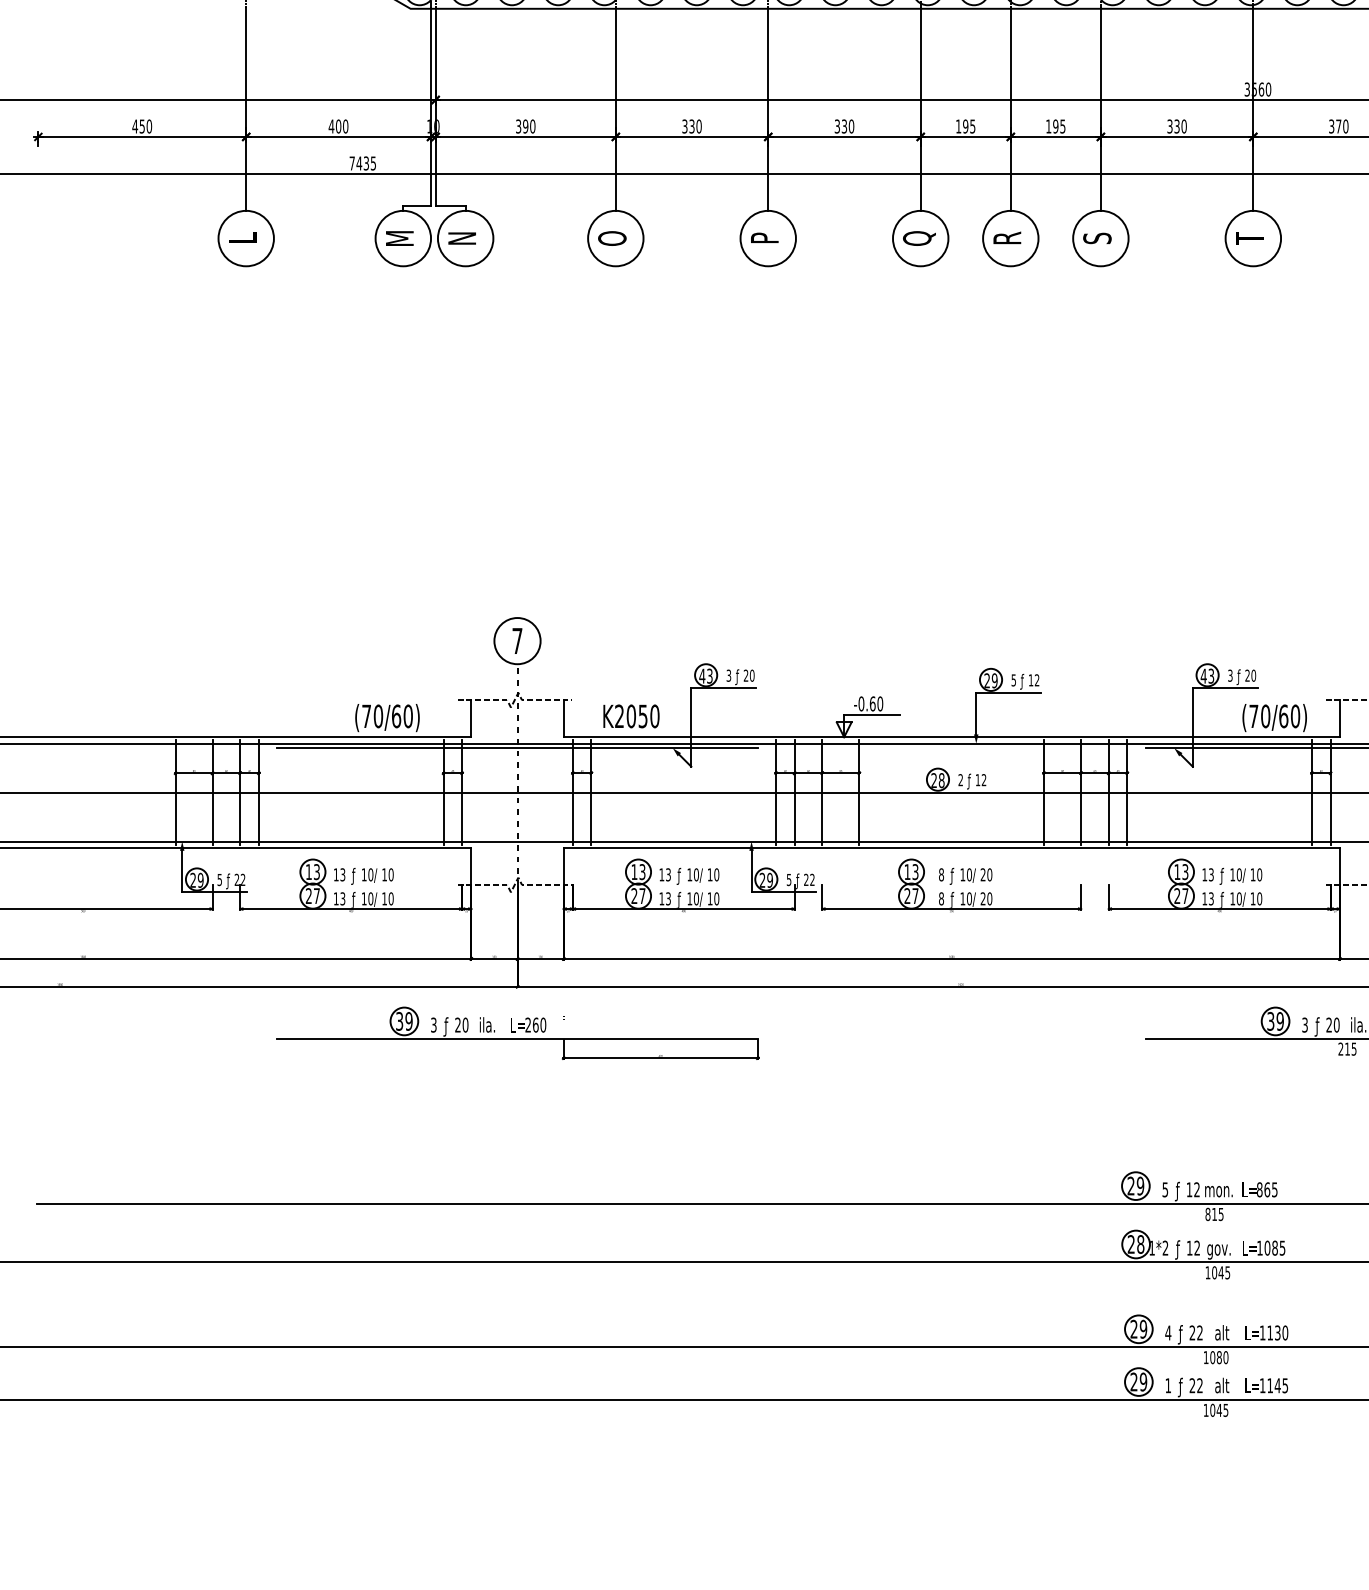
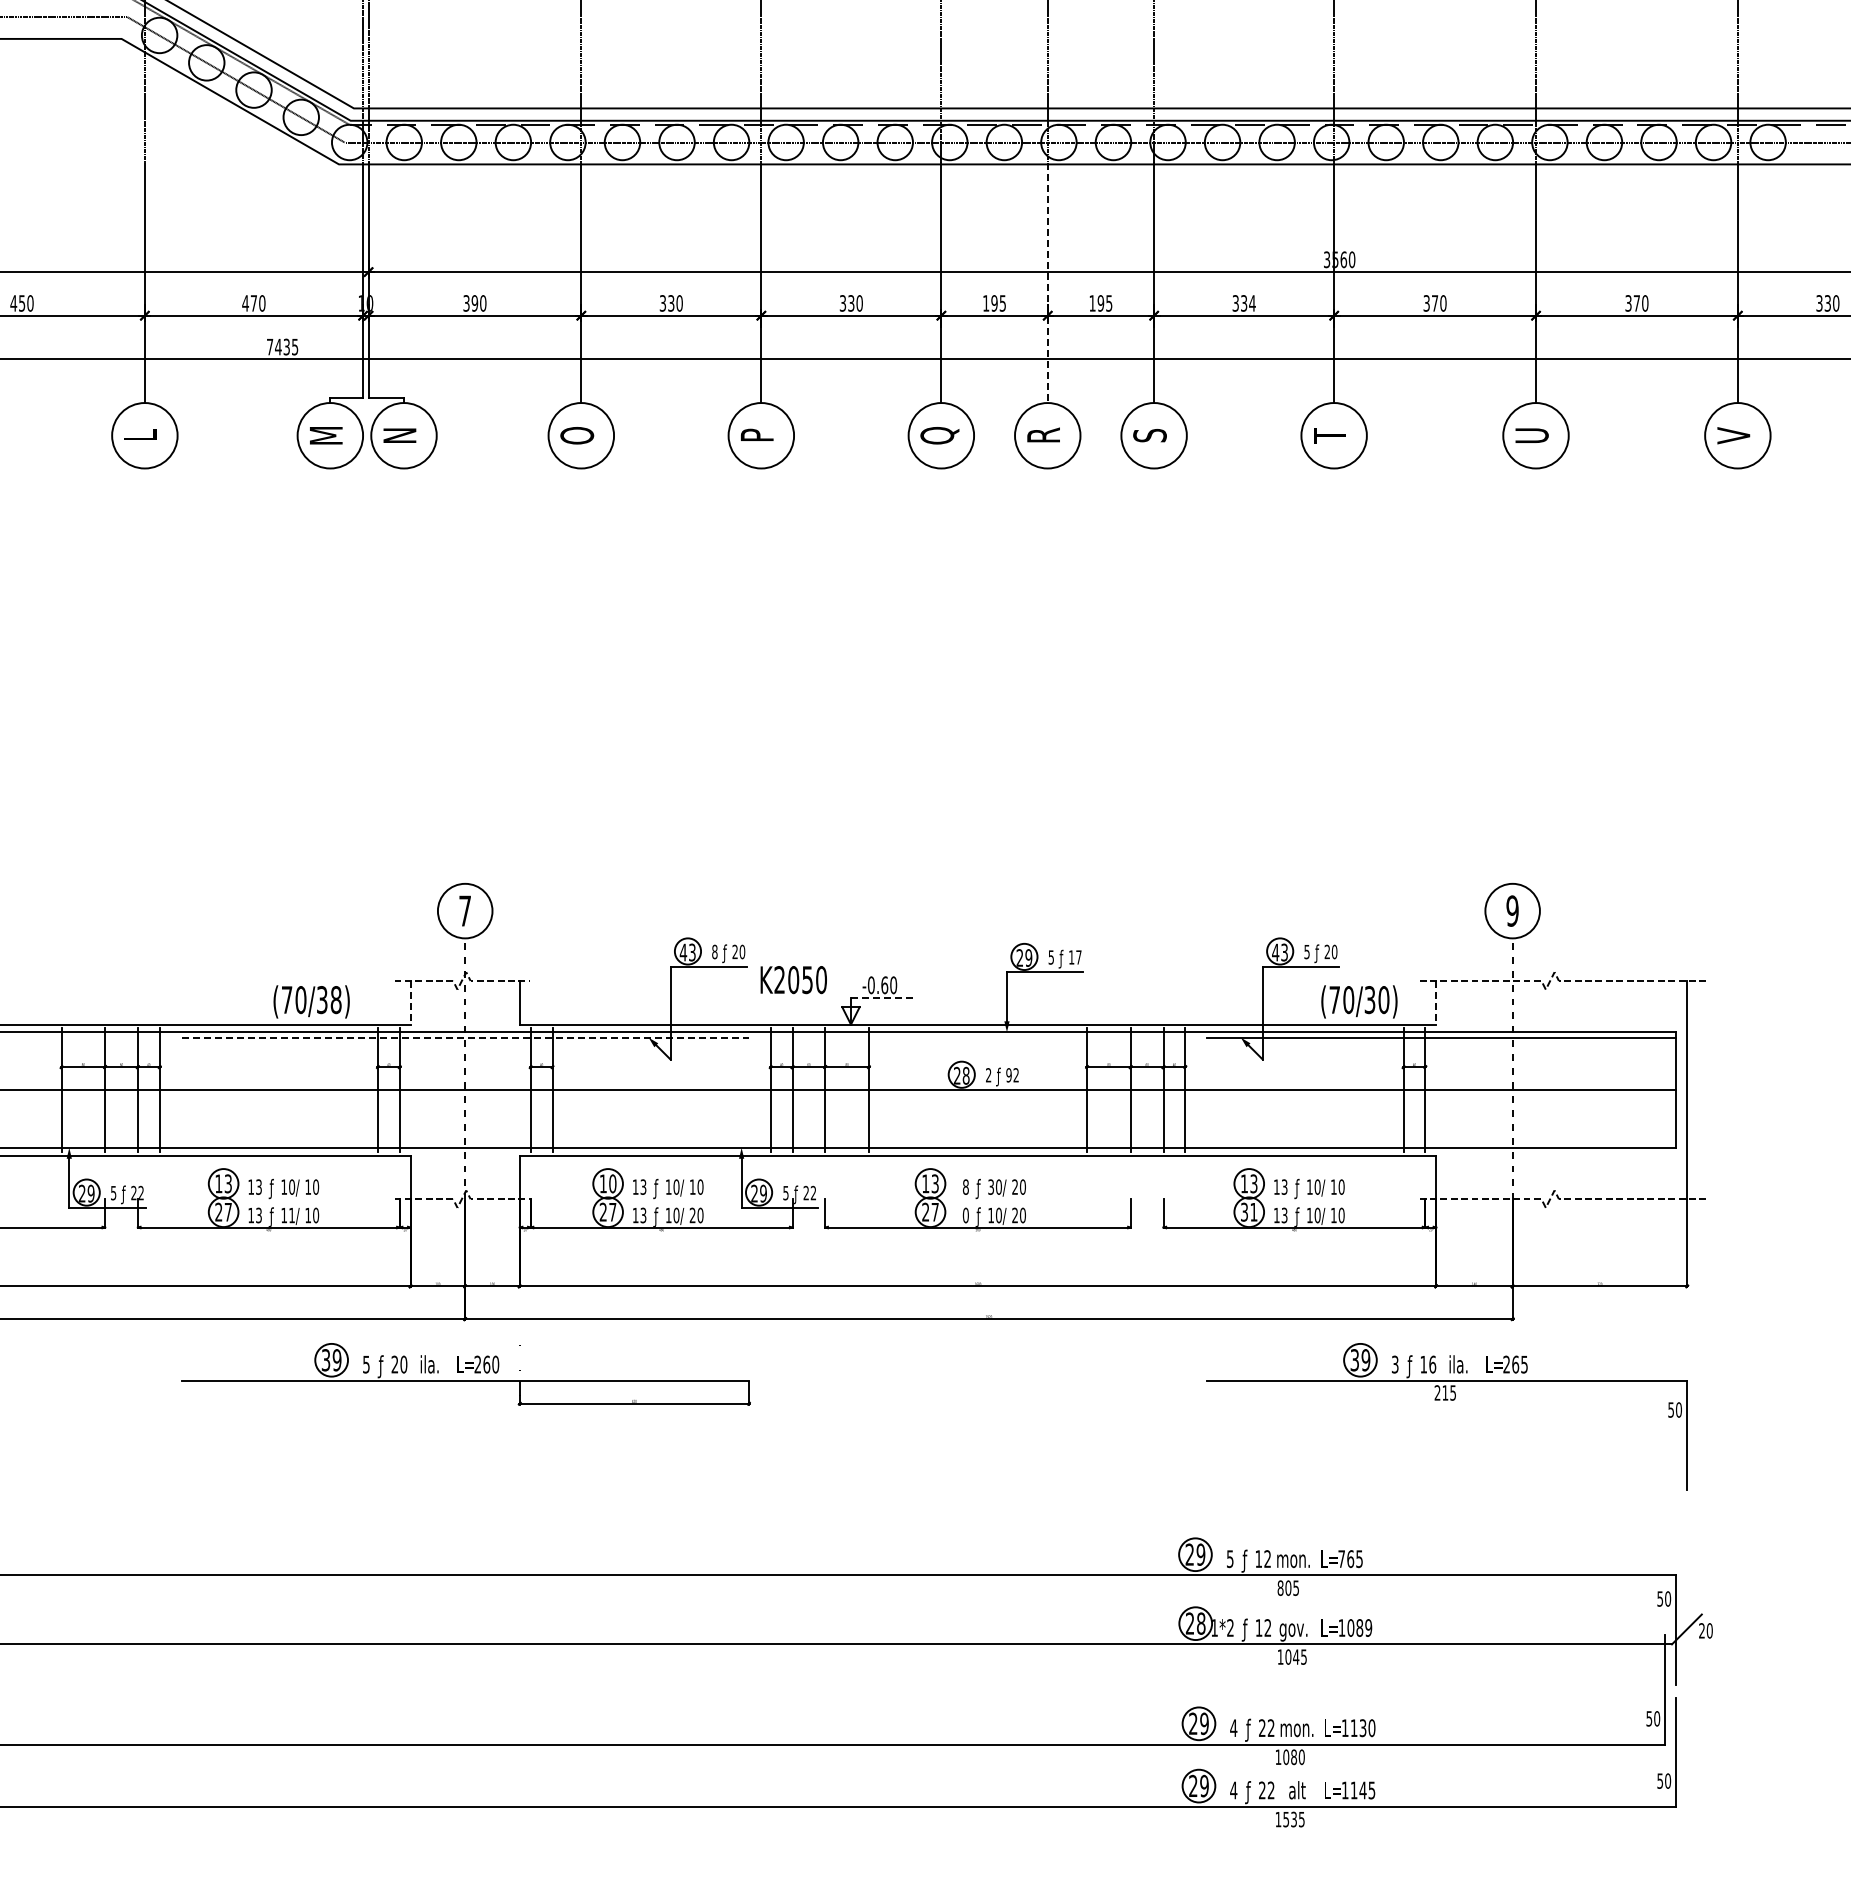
line: (1010, 109) -> (1047, 283), solid -> dashed
text: (338, 126) -> (253, 303), 400 -> 470
text: (1184, 126) -> (1252, 303), 330 -> 334
text: (728, 675) -> (714, 951), 3 -> 8
text: (1229, 675) -> (1306, 951), 3 -> 5
text: (1036, 680) -> (1078, 957), 12 -> 17
line: (871, 715) -> (883, 998), solid -> dashed
text: (402, 716) -> (329, 1000), (70/60) -> (70/38)
text: (631, 716) -> (793, 980), moved
text: (1283, 716) -> (1369, 1000), (70/60) -> (70/30)
line: (471, 718) -> (410, 1002), solid -> dashed
line: (1339, 718) -> (1436, 1002), solid -> dashed
line: (517, 748) -> (465, 1037), solid -> dashed
text: (977, 780) -> (1008, 1075), 12 -> 92
text: (642, 871) -> (612, 1183), 13 -> 10
text: (962, 874) -> (990, 1186), 10 -> 30
text: (1181, 896) -> (1249, 1212), 27 -> 31
text: (371, 898) -> (292, 1215), 10 -> 11
text: (709, 898) -> (692, 1214), 10 -> 20
text: (941, 898) -> (965, 1215), 8 -> 0
text: (433, 1024) -> (366, 1363), 3 -> 5
text: (1333, 1025) -> (1428, 1364), 20 -> 16
text: (1259, 1190) -> (1341, 1559), 865 -> 765
text: (1214, 1213) -> (1288, 1587), 815 -> 805
text: (1282, 1247) -> (1368, 1627), 1085 -> 1089
text: (1221, 1332) -> (1296, 1727), alt -> mon.
text: (1168, 1385) -> (1233, 1790), 1 -> 4
text: (1216, 1410) -> (1290, 1819), 1045 -> 1535

